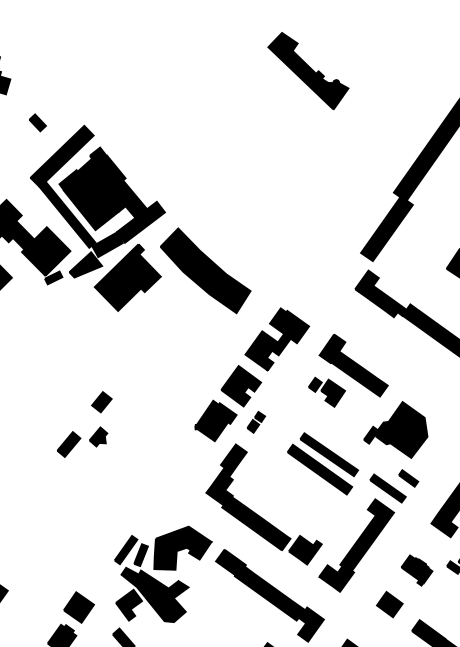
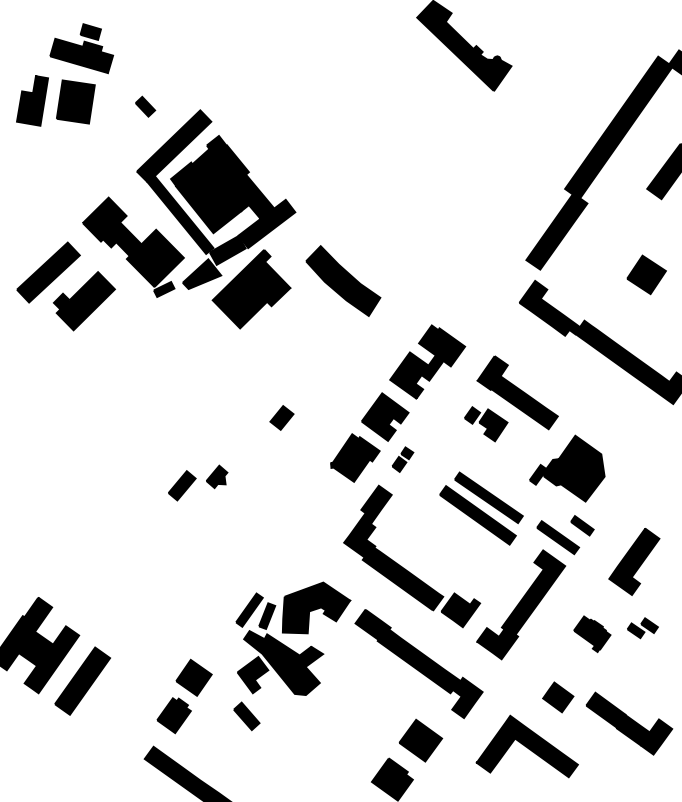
part: (205, 270) -> (343, 280), size x0.7
part: (101, 401) -> (281, 417), moved
part: (390, 604) -> (558, 697), moved

